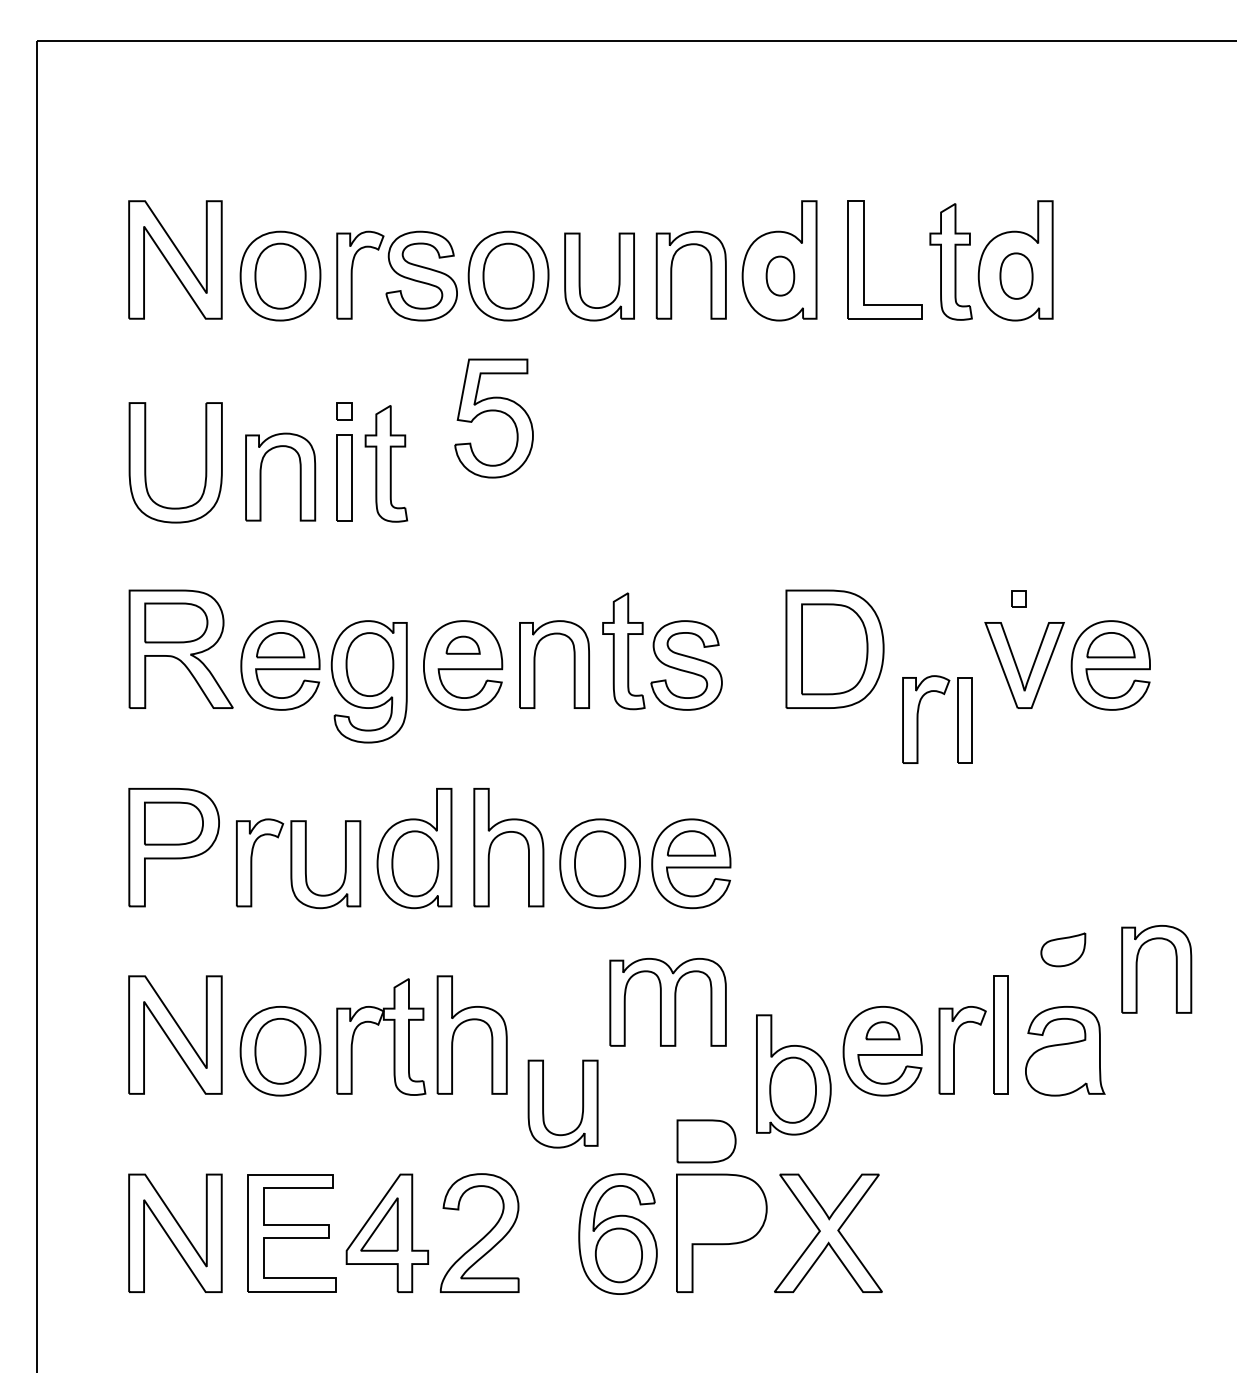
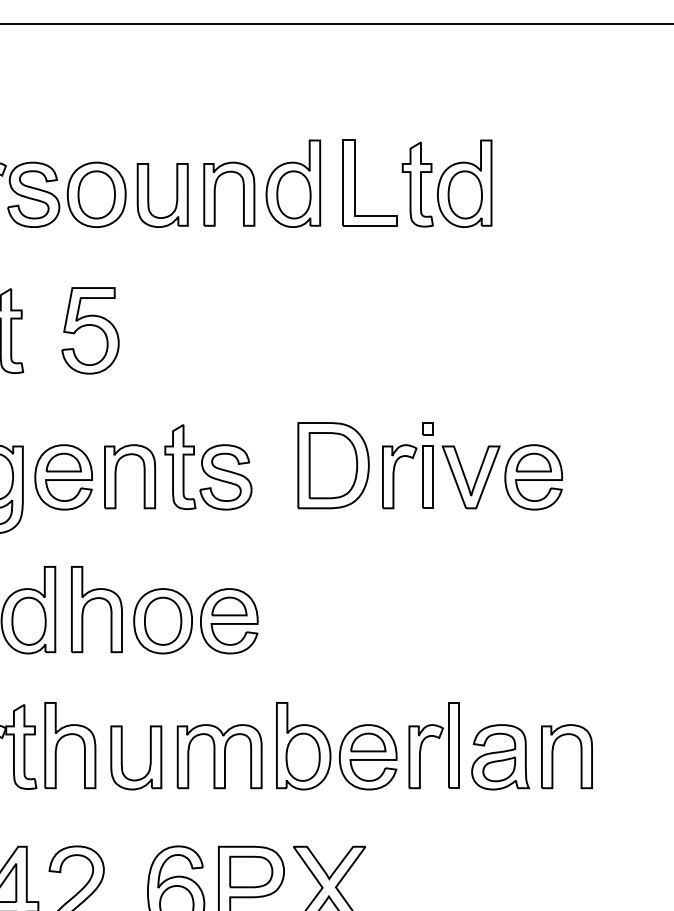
part: (780, 275) -> (294, 194), size x1.67
part: (1016, 275) -> (465, 194), size x1.43
part: (493, 411) -> (90, 325), moved
part: (1018, 598) -> (427, 428), moved
part: (462, 645) -> (63, 462), size x1.43
part: (918, 719) -> (394, 476), moved
part: (1063, 949) -> (499, 769), moved
part: (1137, 969) -> (553, 756), moved
part: (667, 1002) -> (219, 756), moved
part: (882, 1030) -> (368, 742), size x1.43
part: (793, 1074) -> (303, 745), moved
part: (543, 1103) -> (122, 757), moved
part: (706, 1141) -> (251, 872), moved

